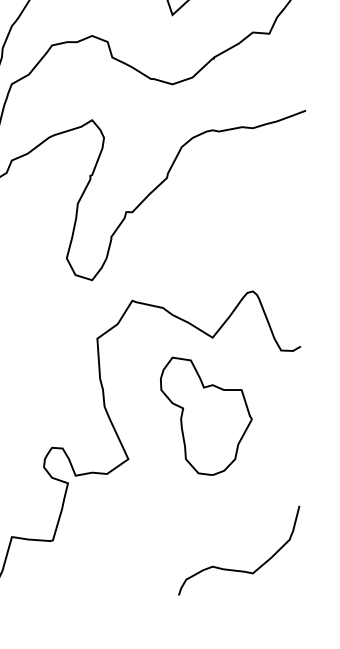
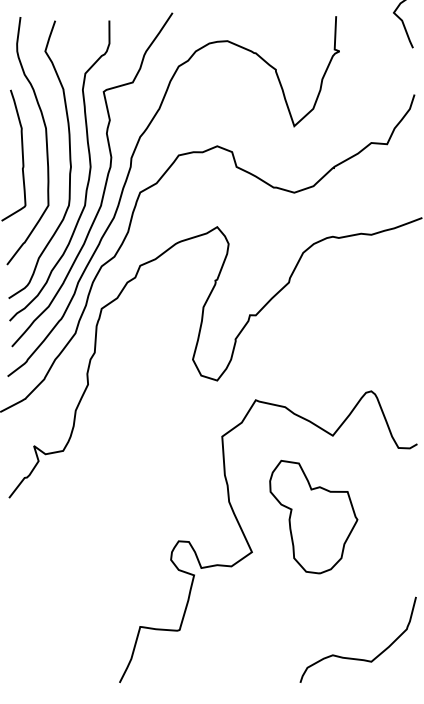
part: (206, 415) -> (313, 516), moved

